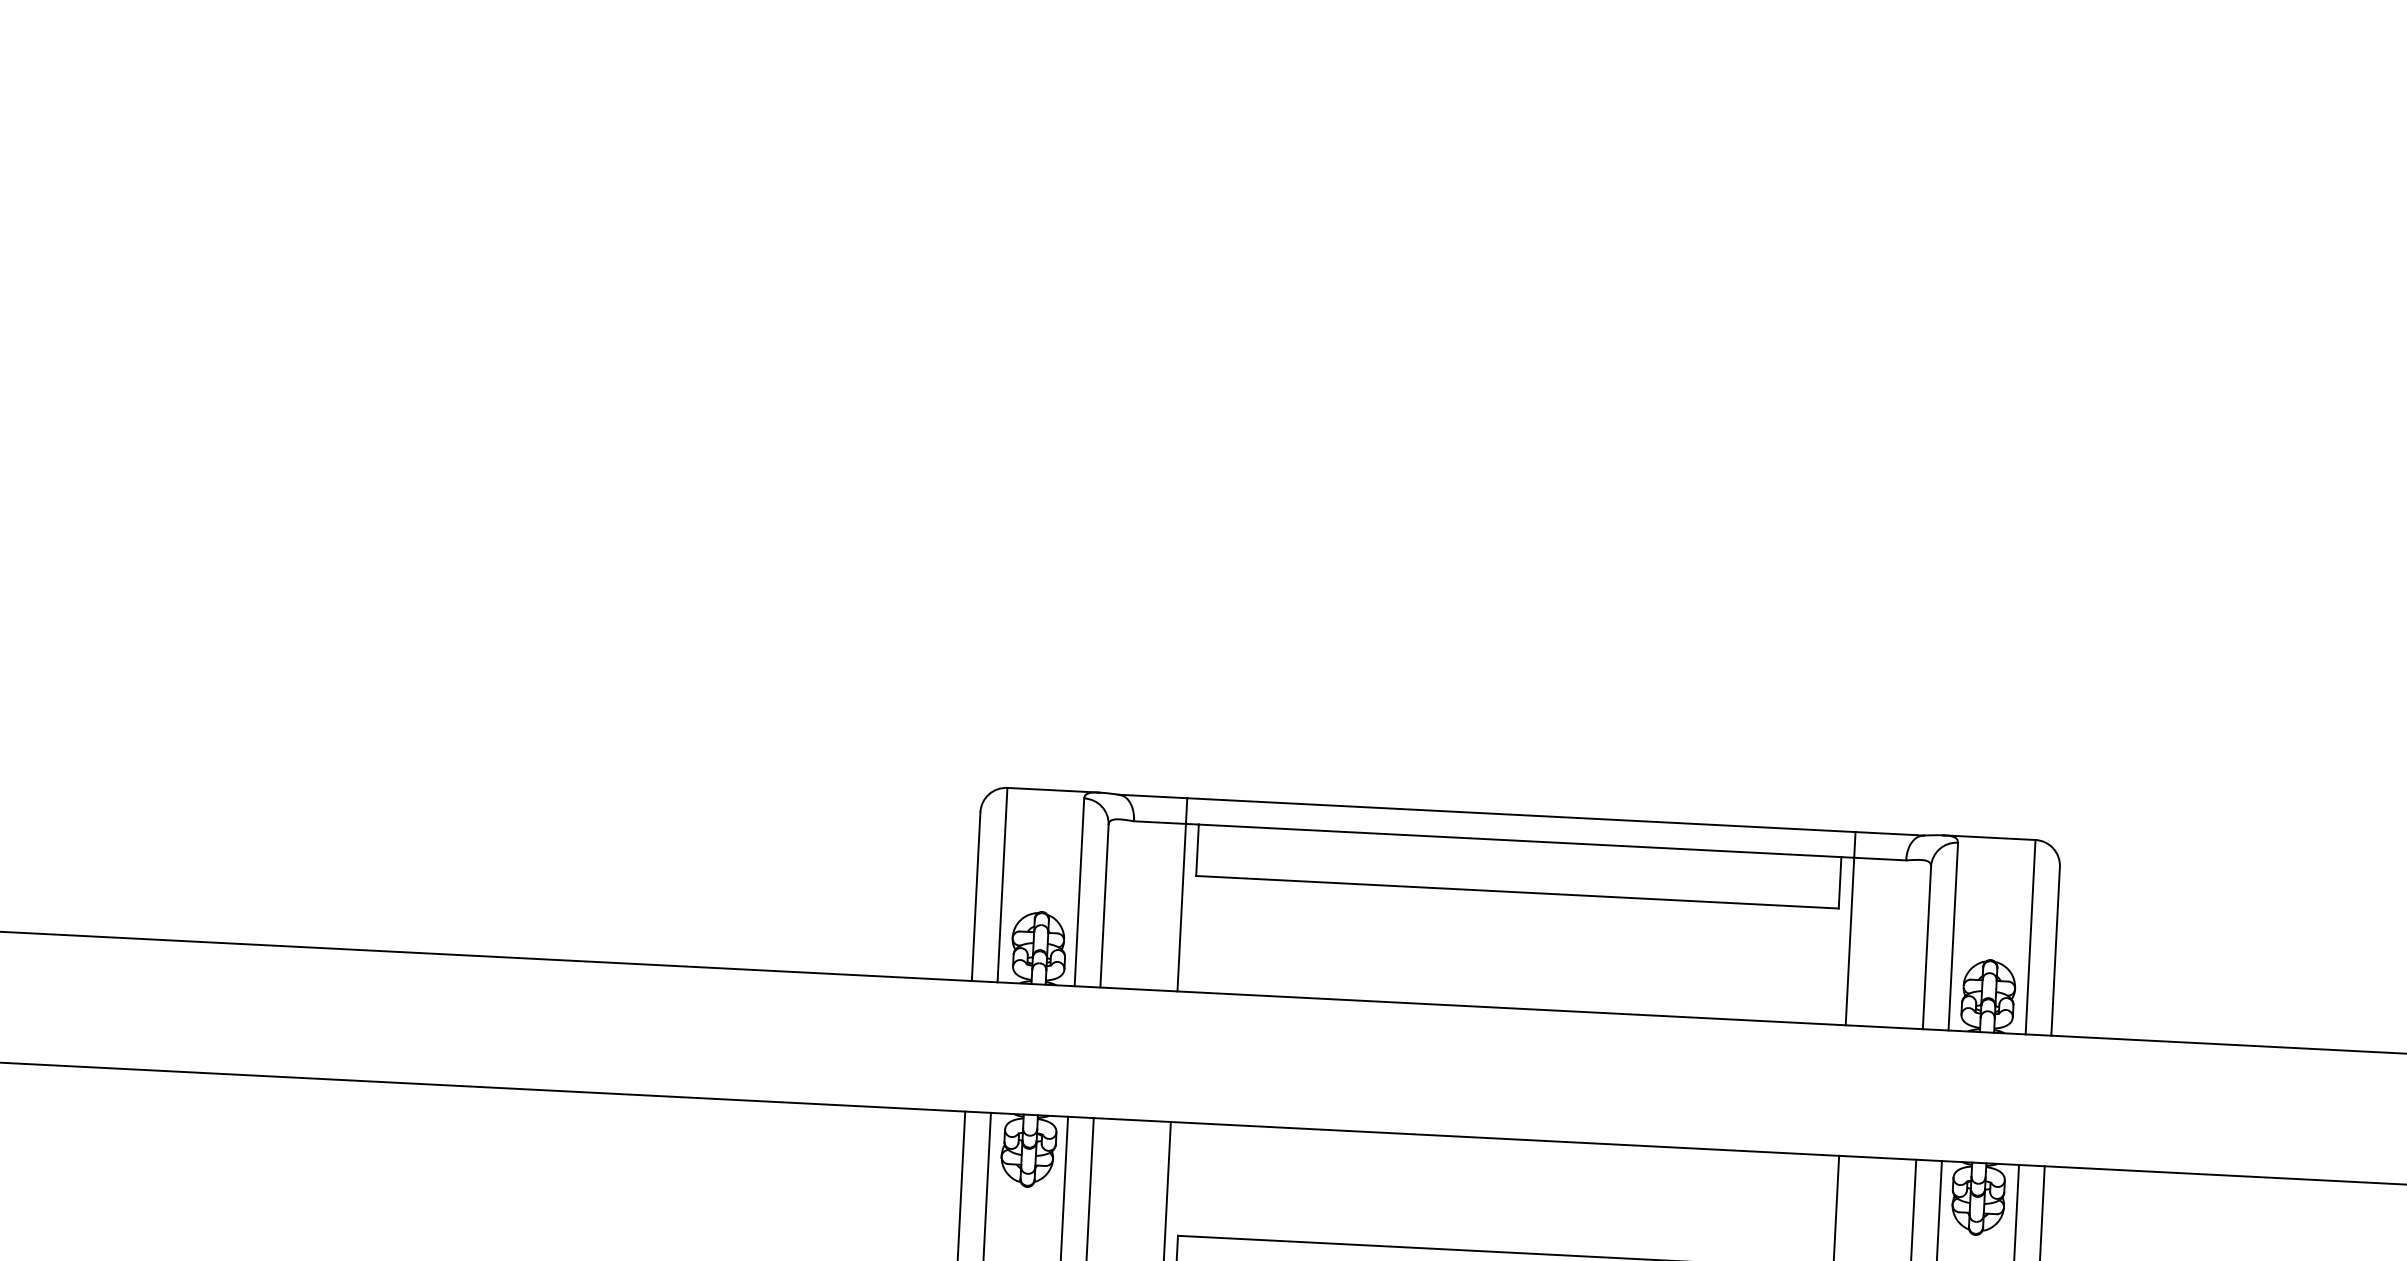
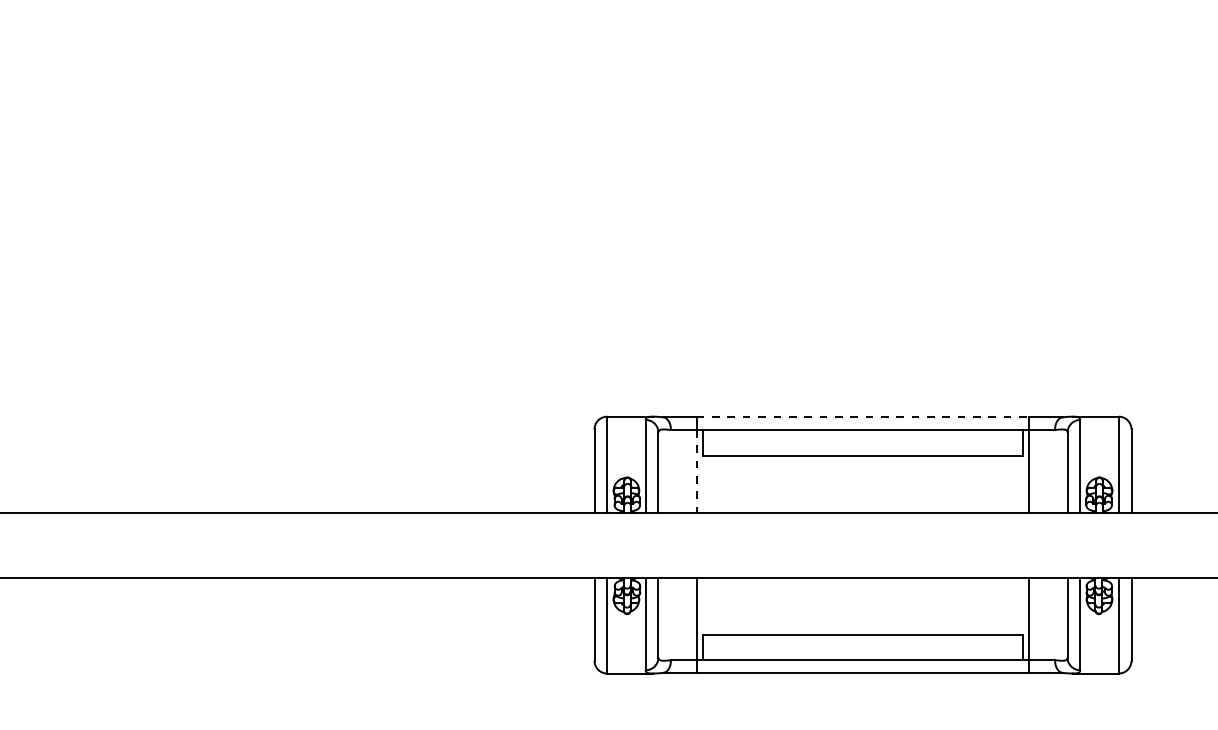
line: (1522, 815) -> (863, 417), solid -> dashed
line: (1181, 907) -> (696, 471), solid -> dashed

